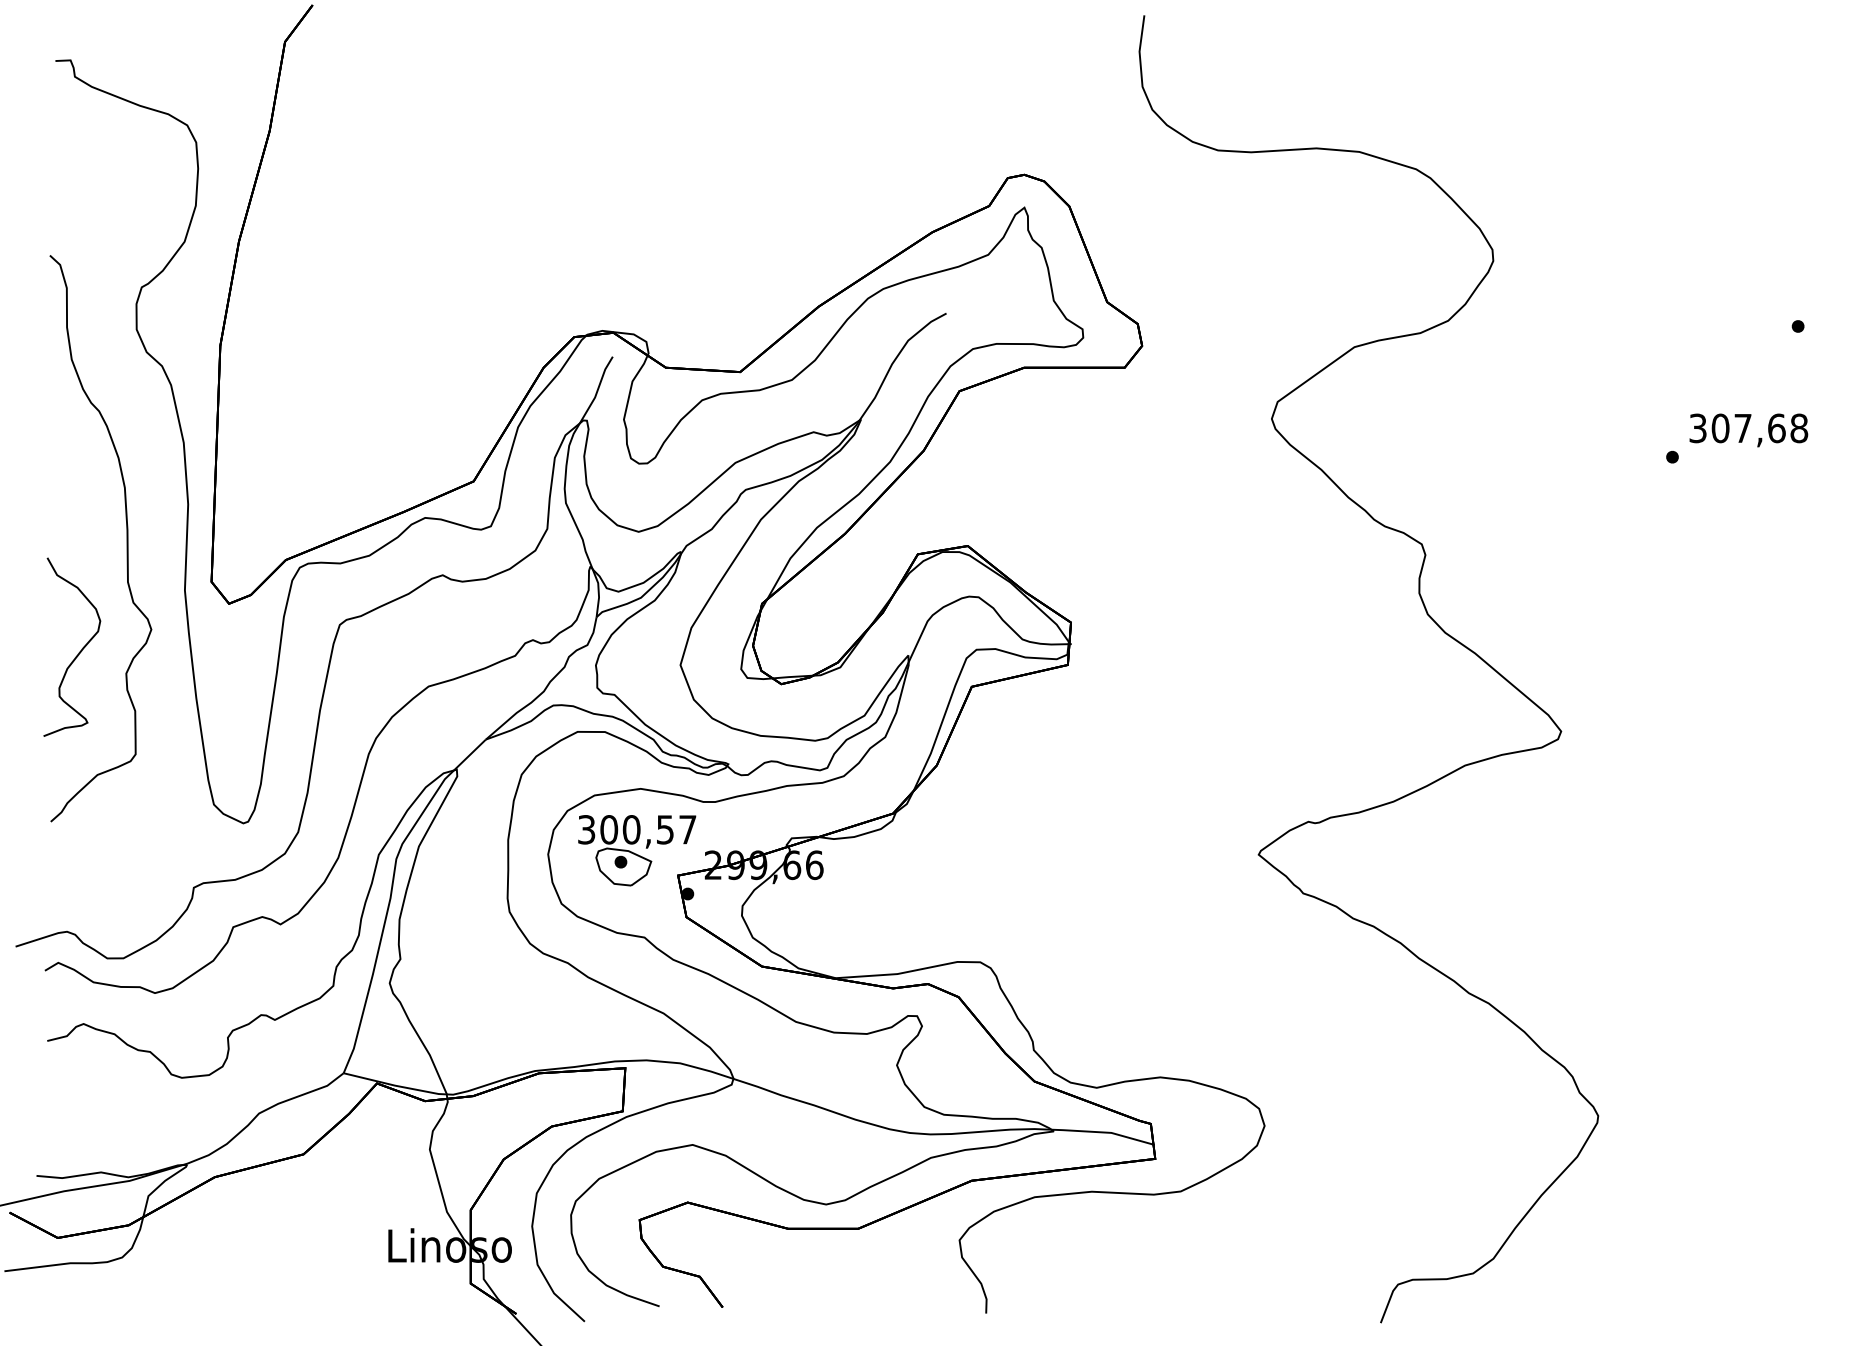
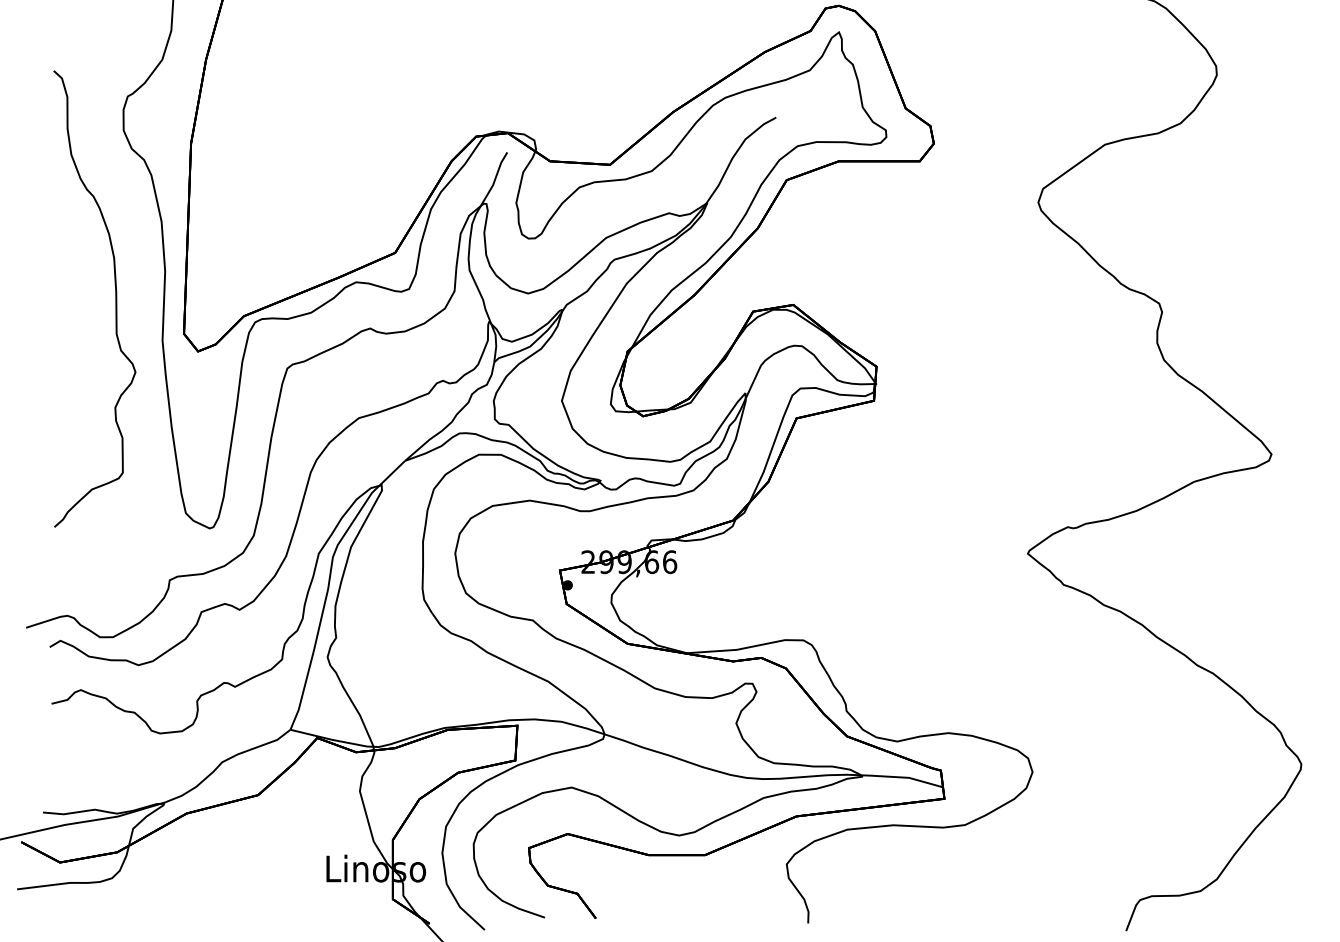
curve: (78, 652) -> (76, 390), removed
part: (637, 850) -> (527, 550), removed

